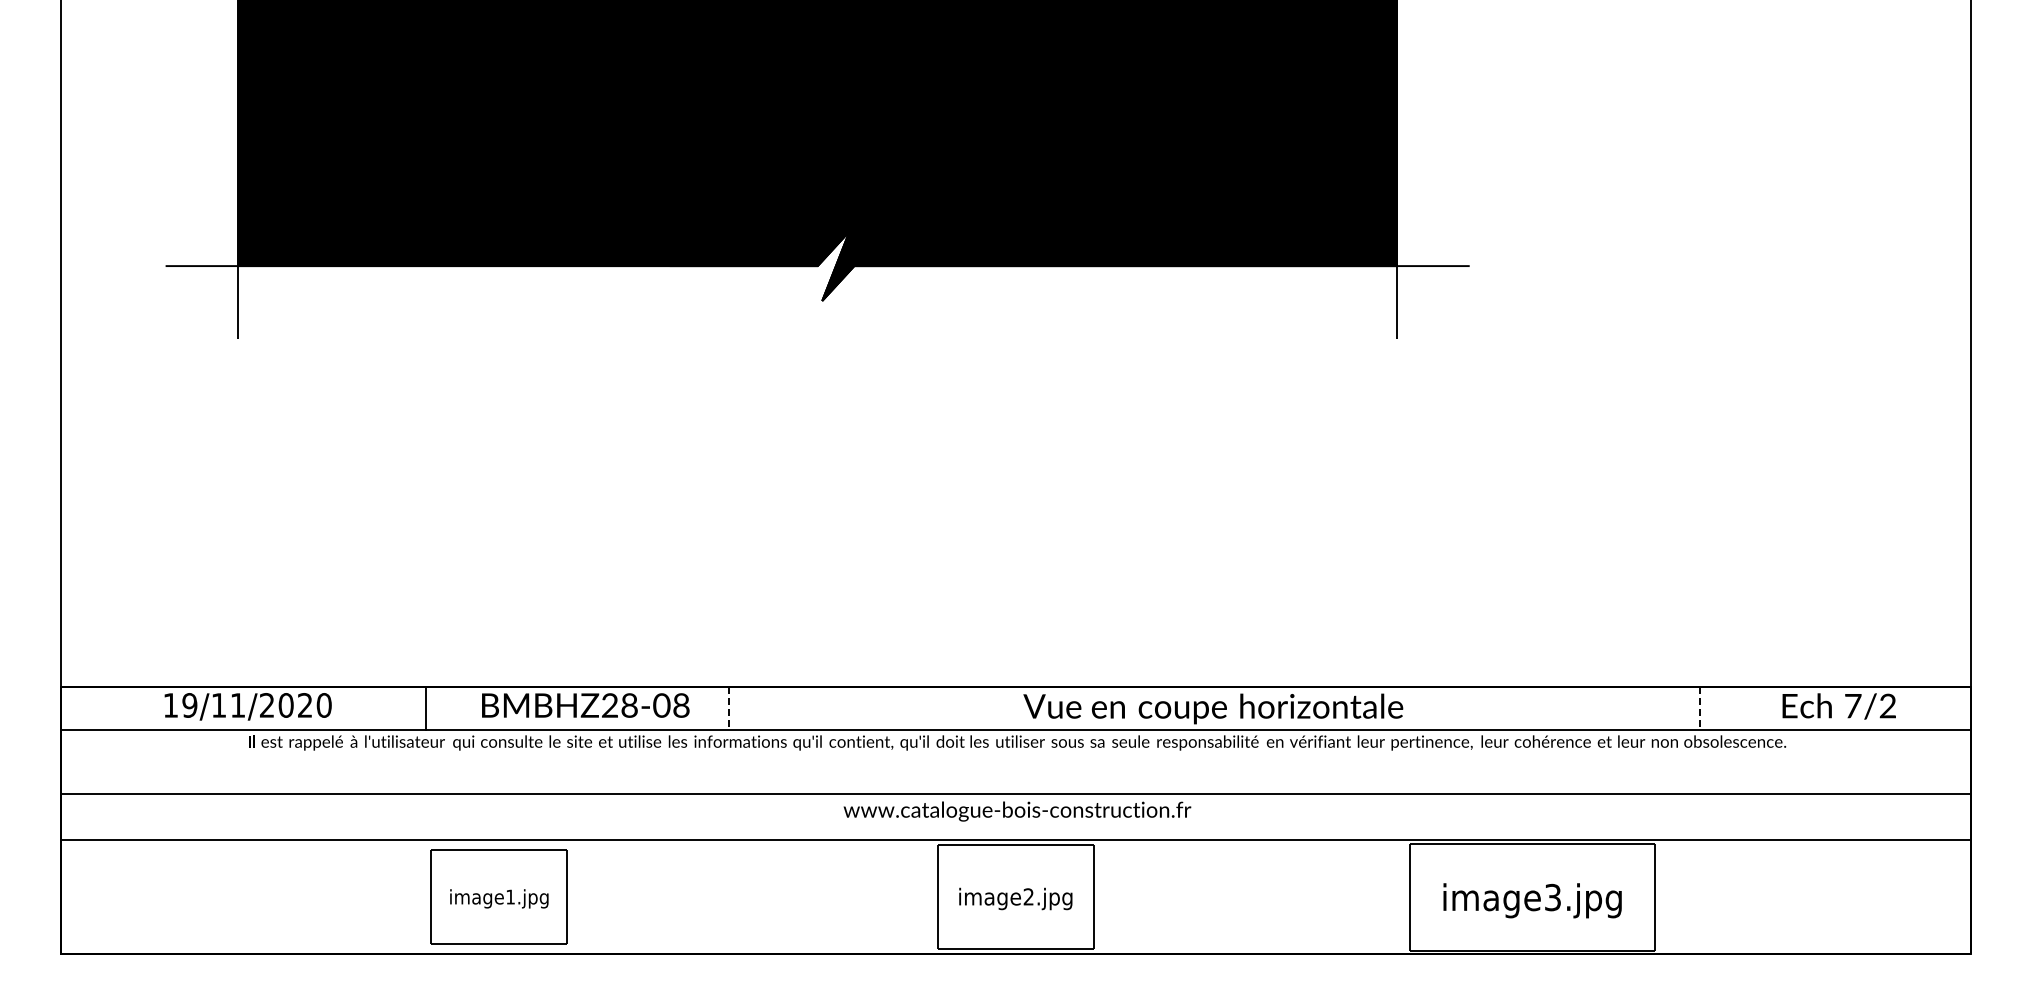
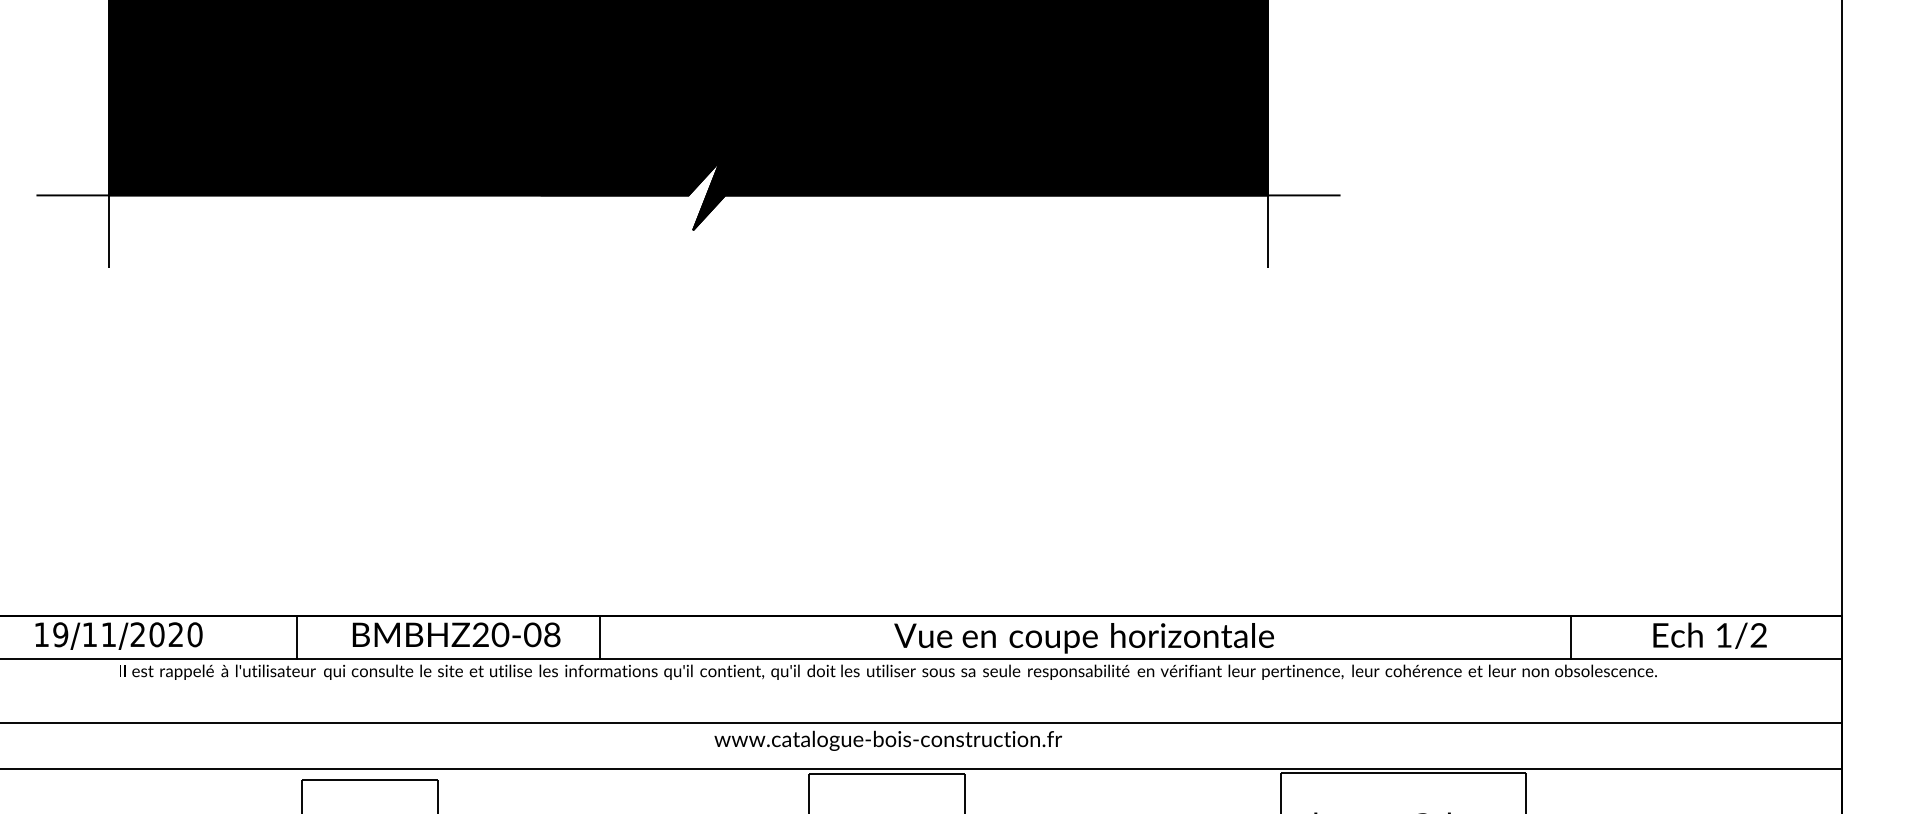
text: (629, 705) -> (500, 634), \c16711848;BMBHZ28-08 -> \c16711848;BMBHZ20-08
text: (1853, 706) -> (1724, 635), 7/2 -> 1/2
line: (728, 708) -> (599, 637), dashed -> solid
line: (1699, 708) -> (1570, 637), dashed -> solid

